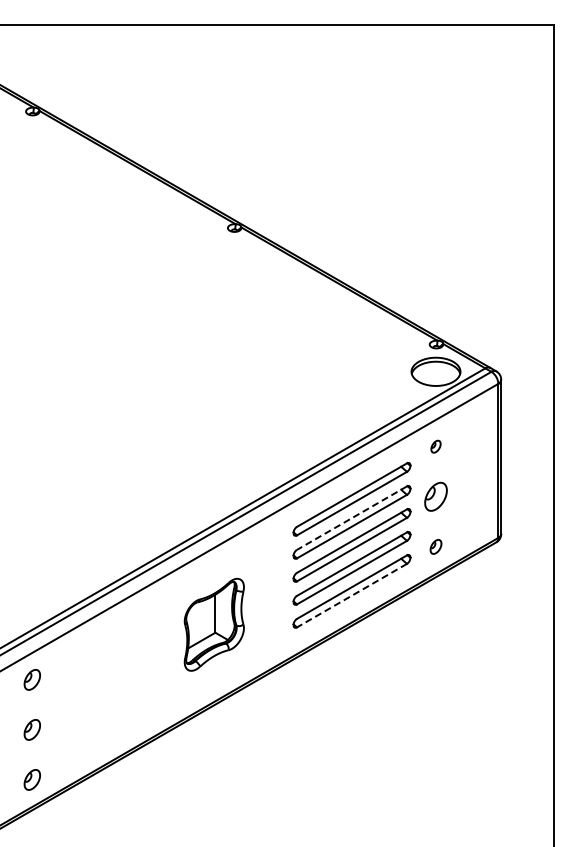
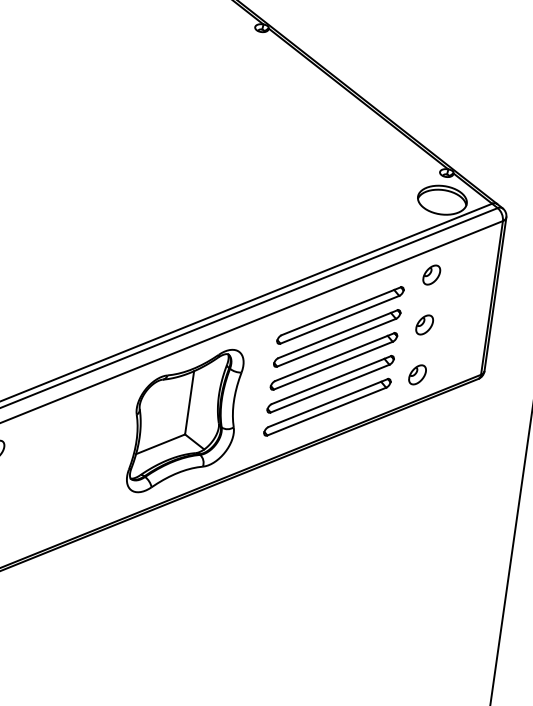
part: (435, 446) -> (431, 274), size x1.67
part: (435, 496) -> (424, 324), size x0.71
line: (351, 518) -> (337, 334), dashed -> solid
part: (435, 546) -> (417, 374), size x1.43
line: (351, 595) -> (326, 411), dashed -> solid
part: (214, 624) -> (185, 420), size x1.67

